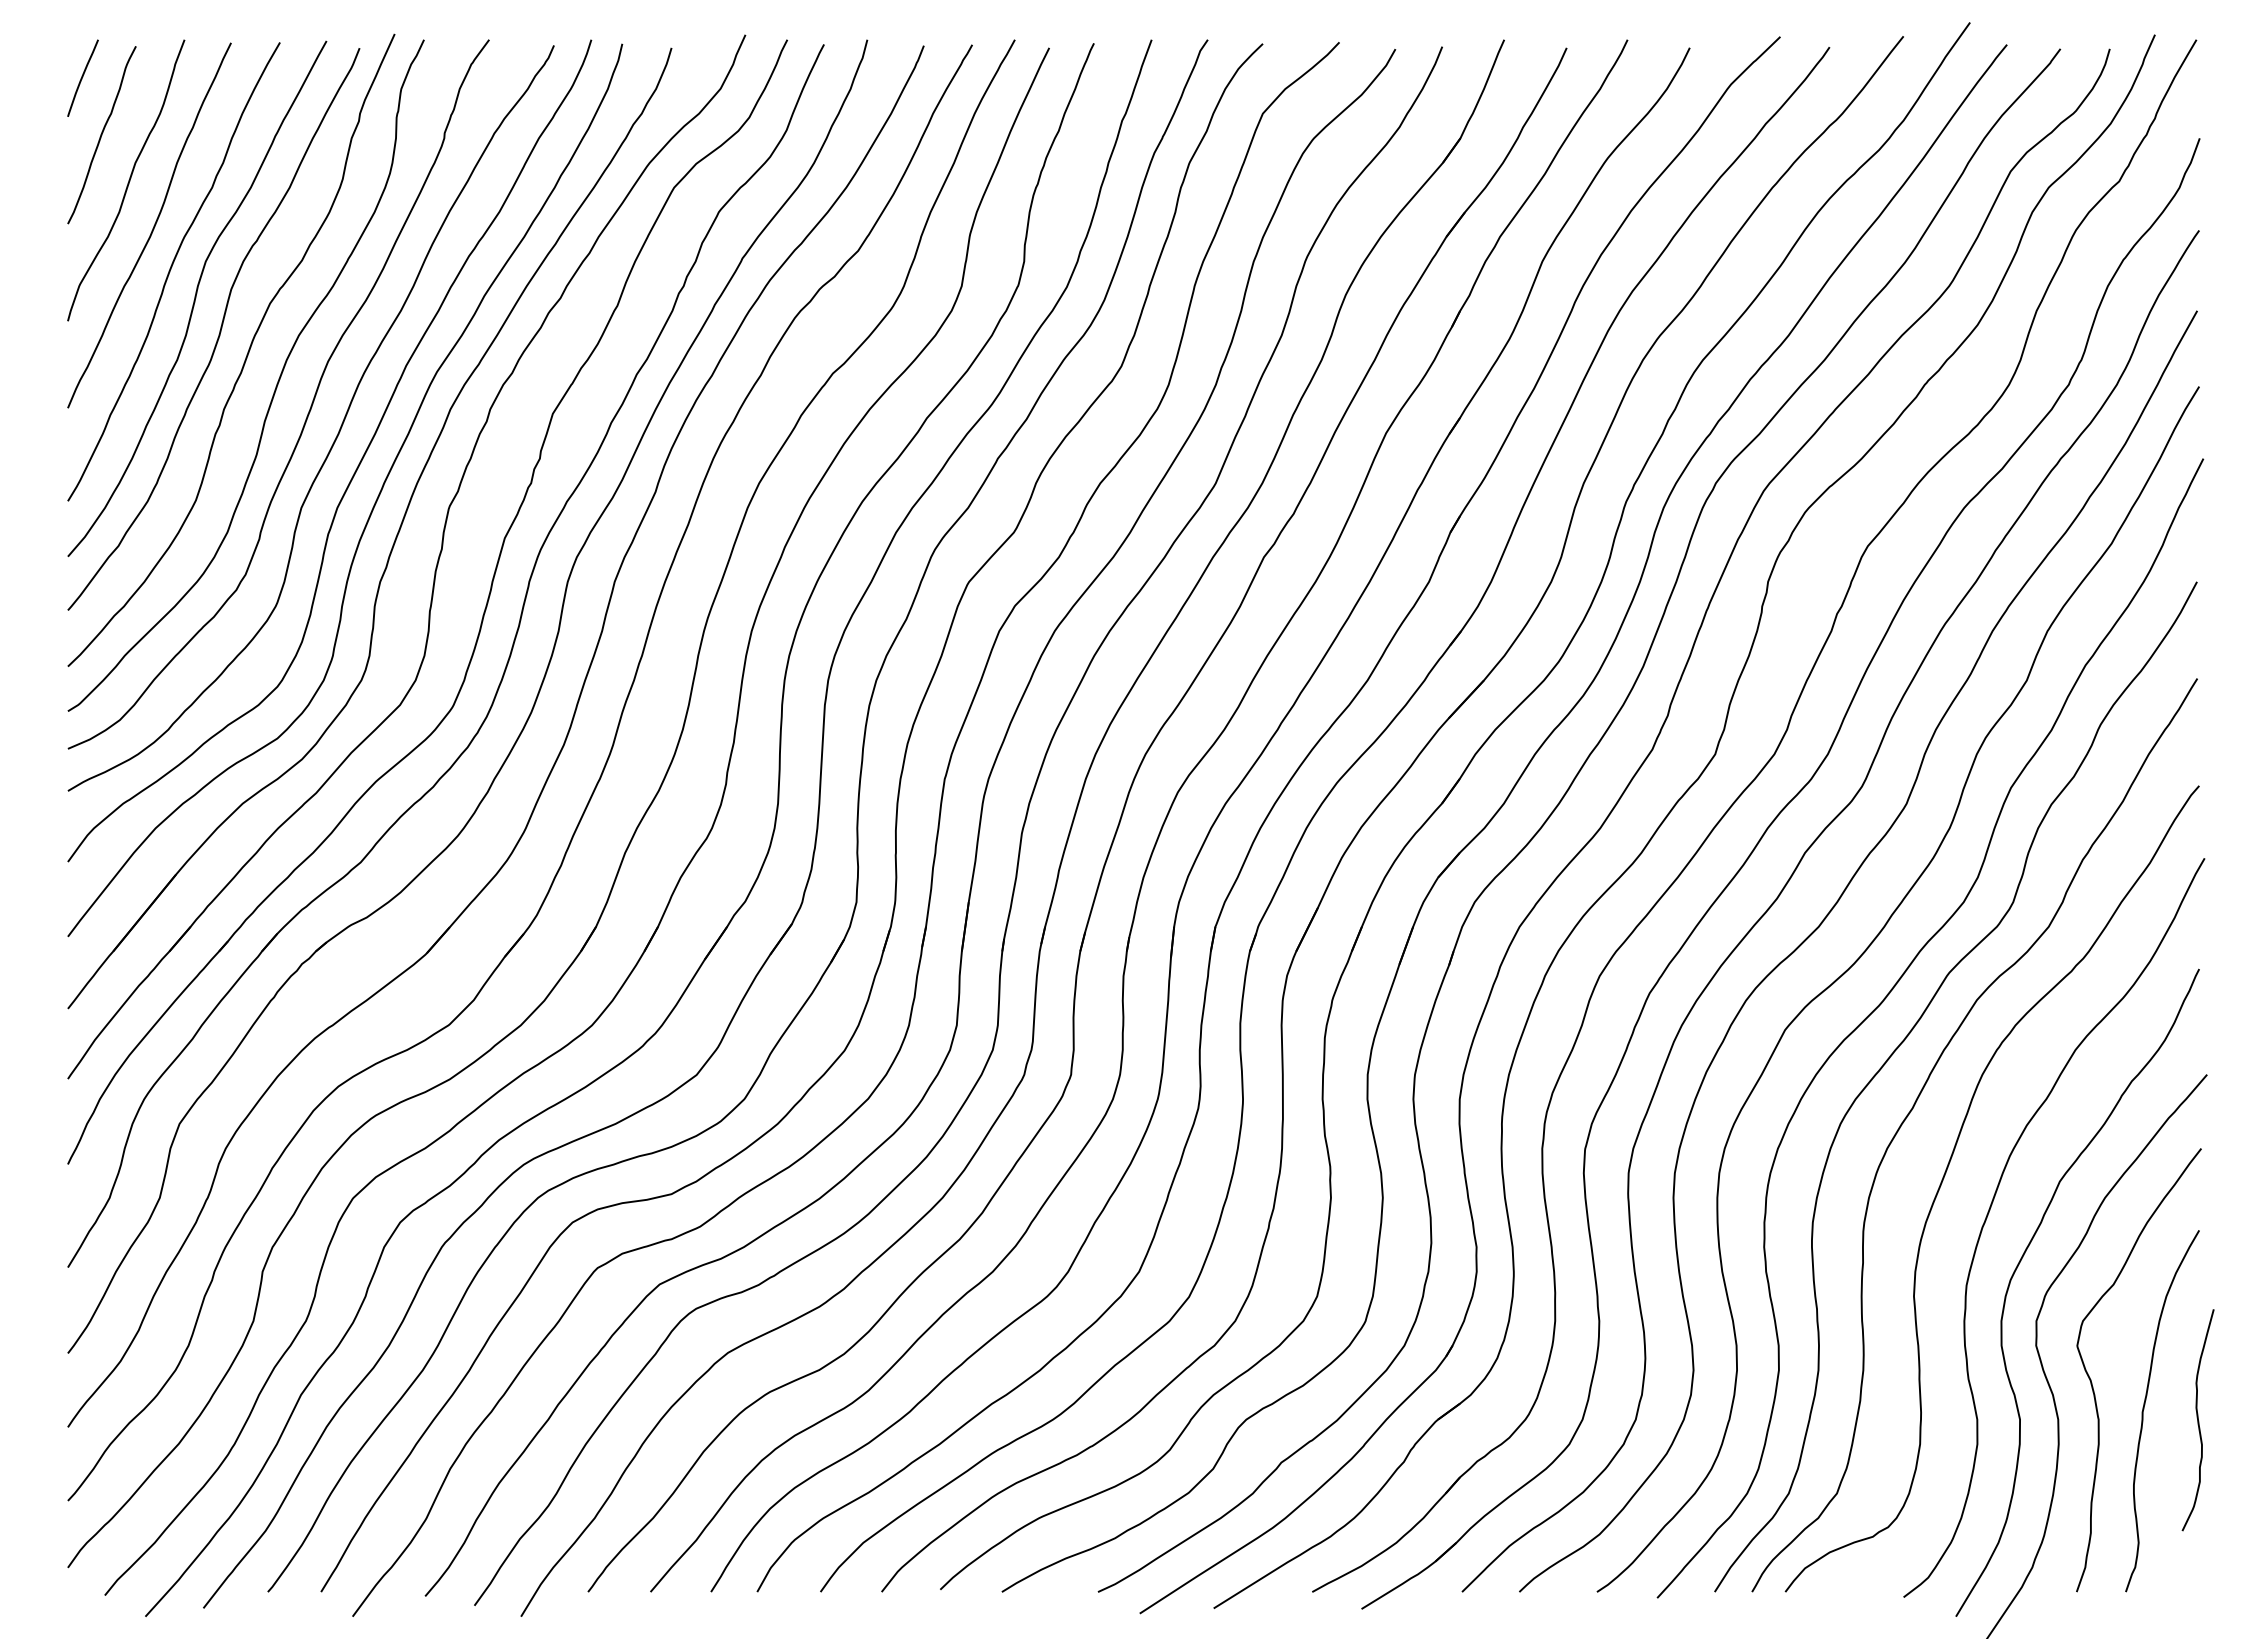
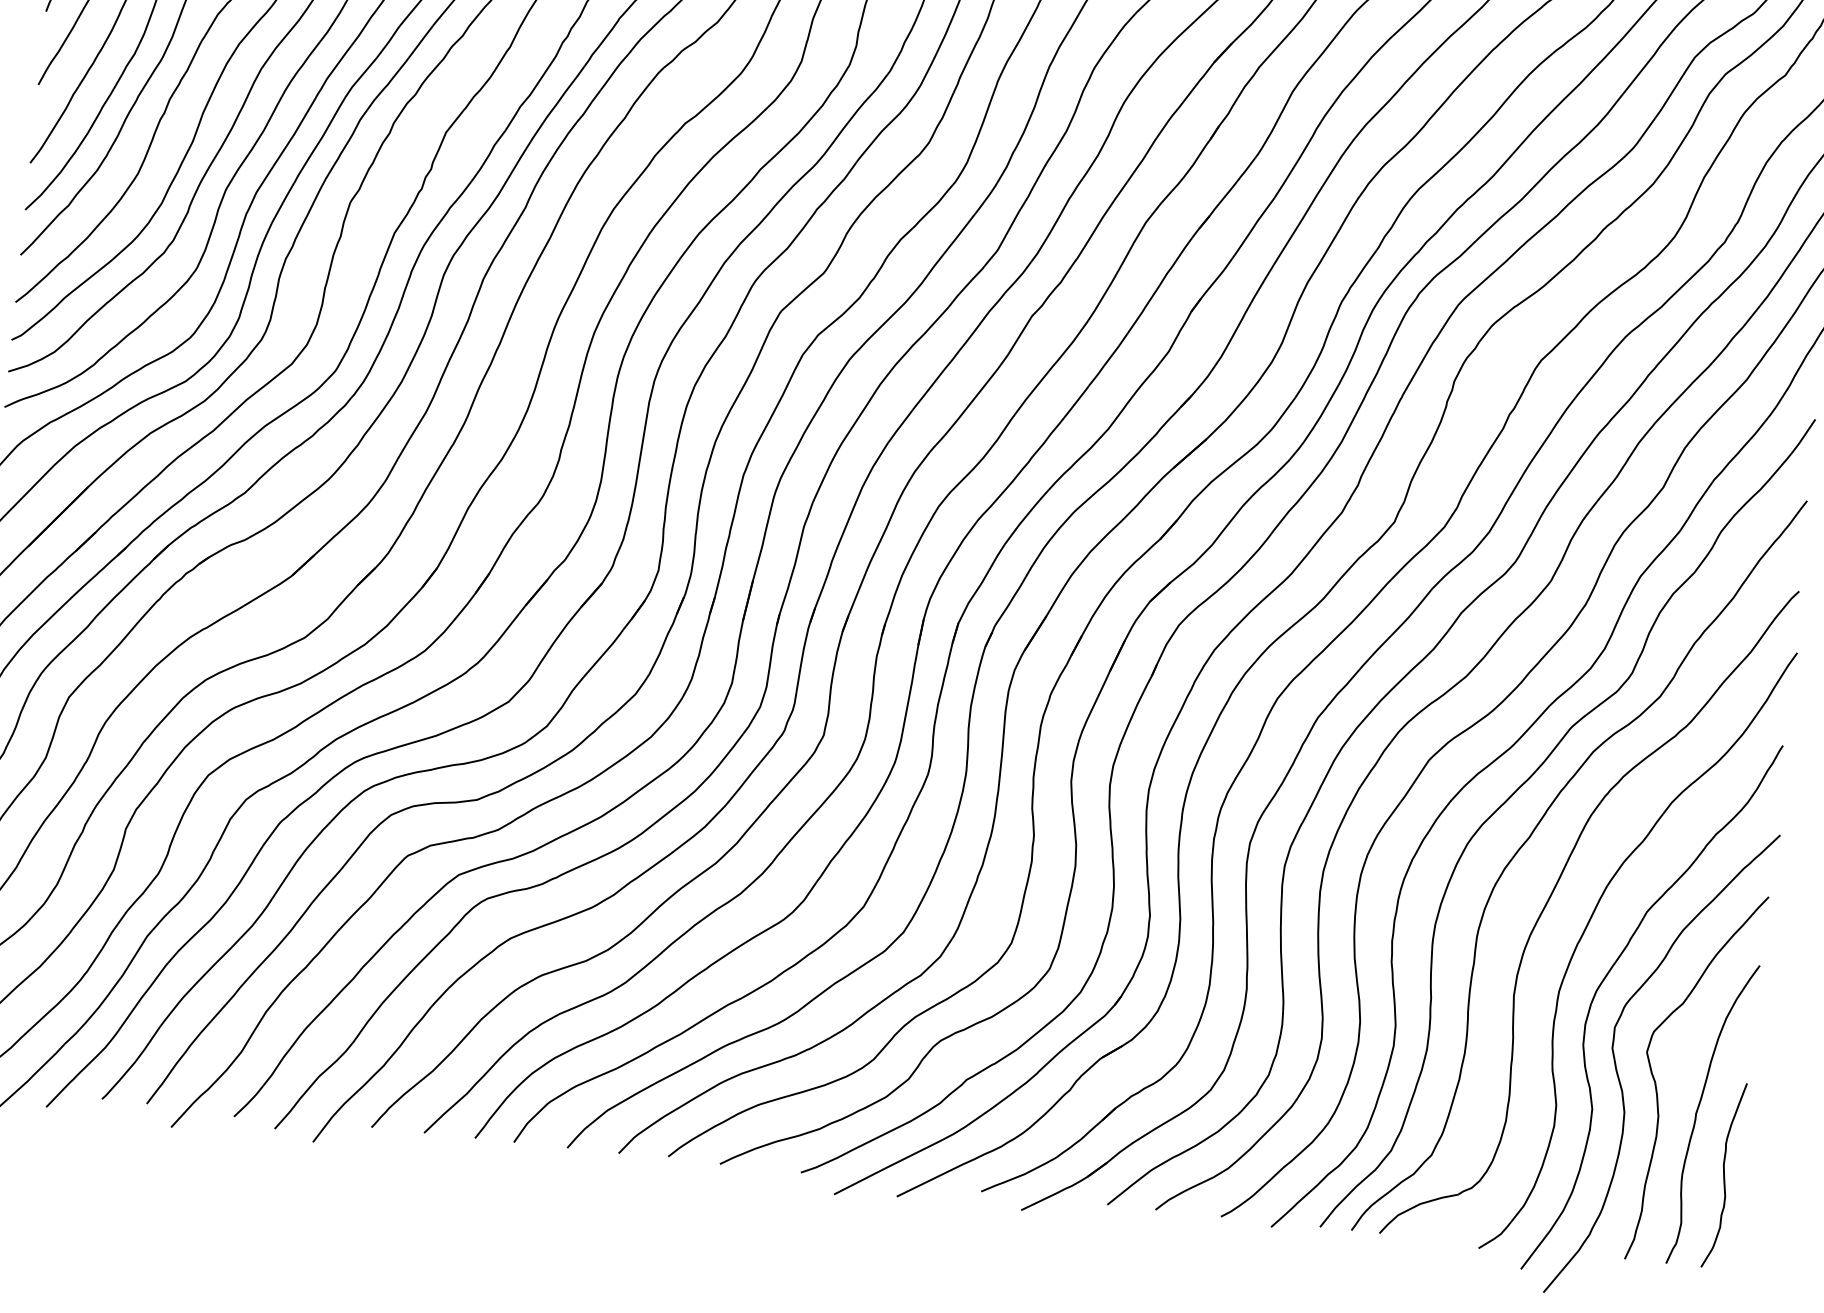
curve: (2197, 1420) -> (1723, 1175), moved

